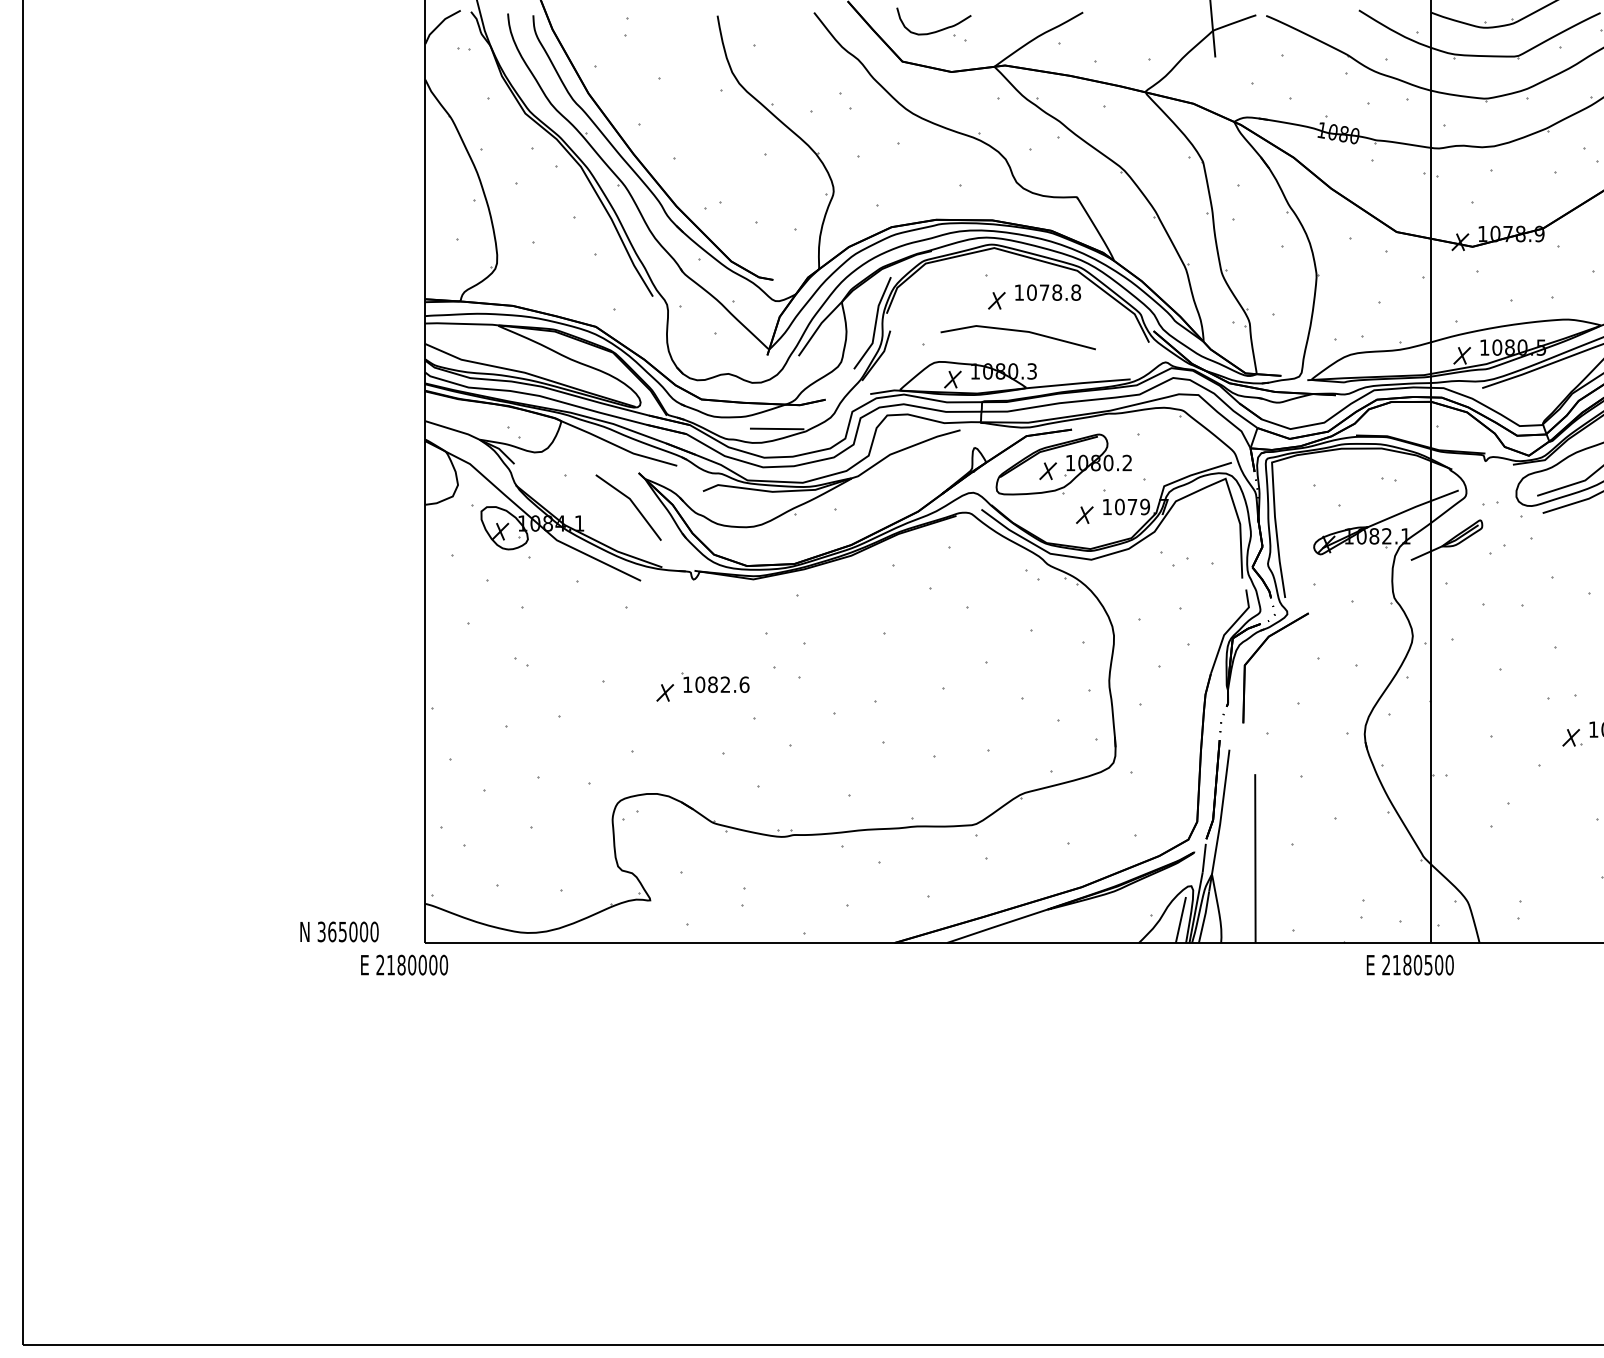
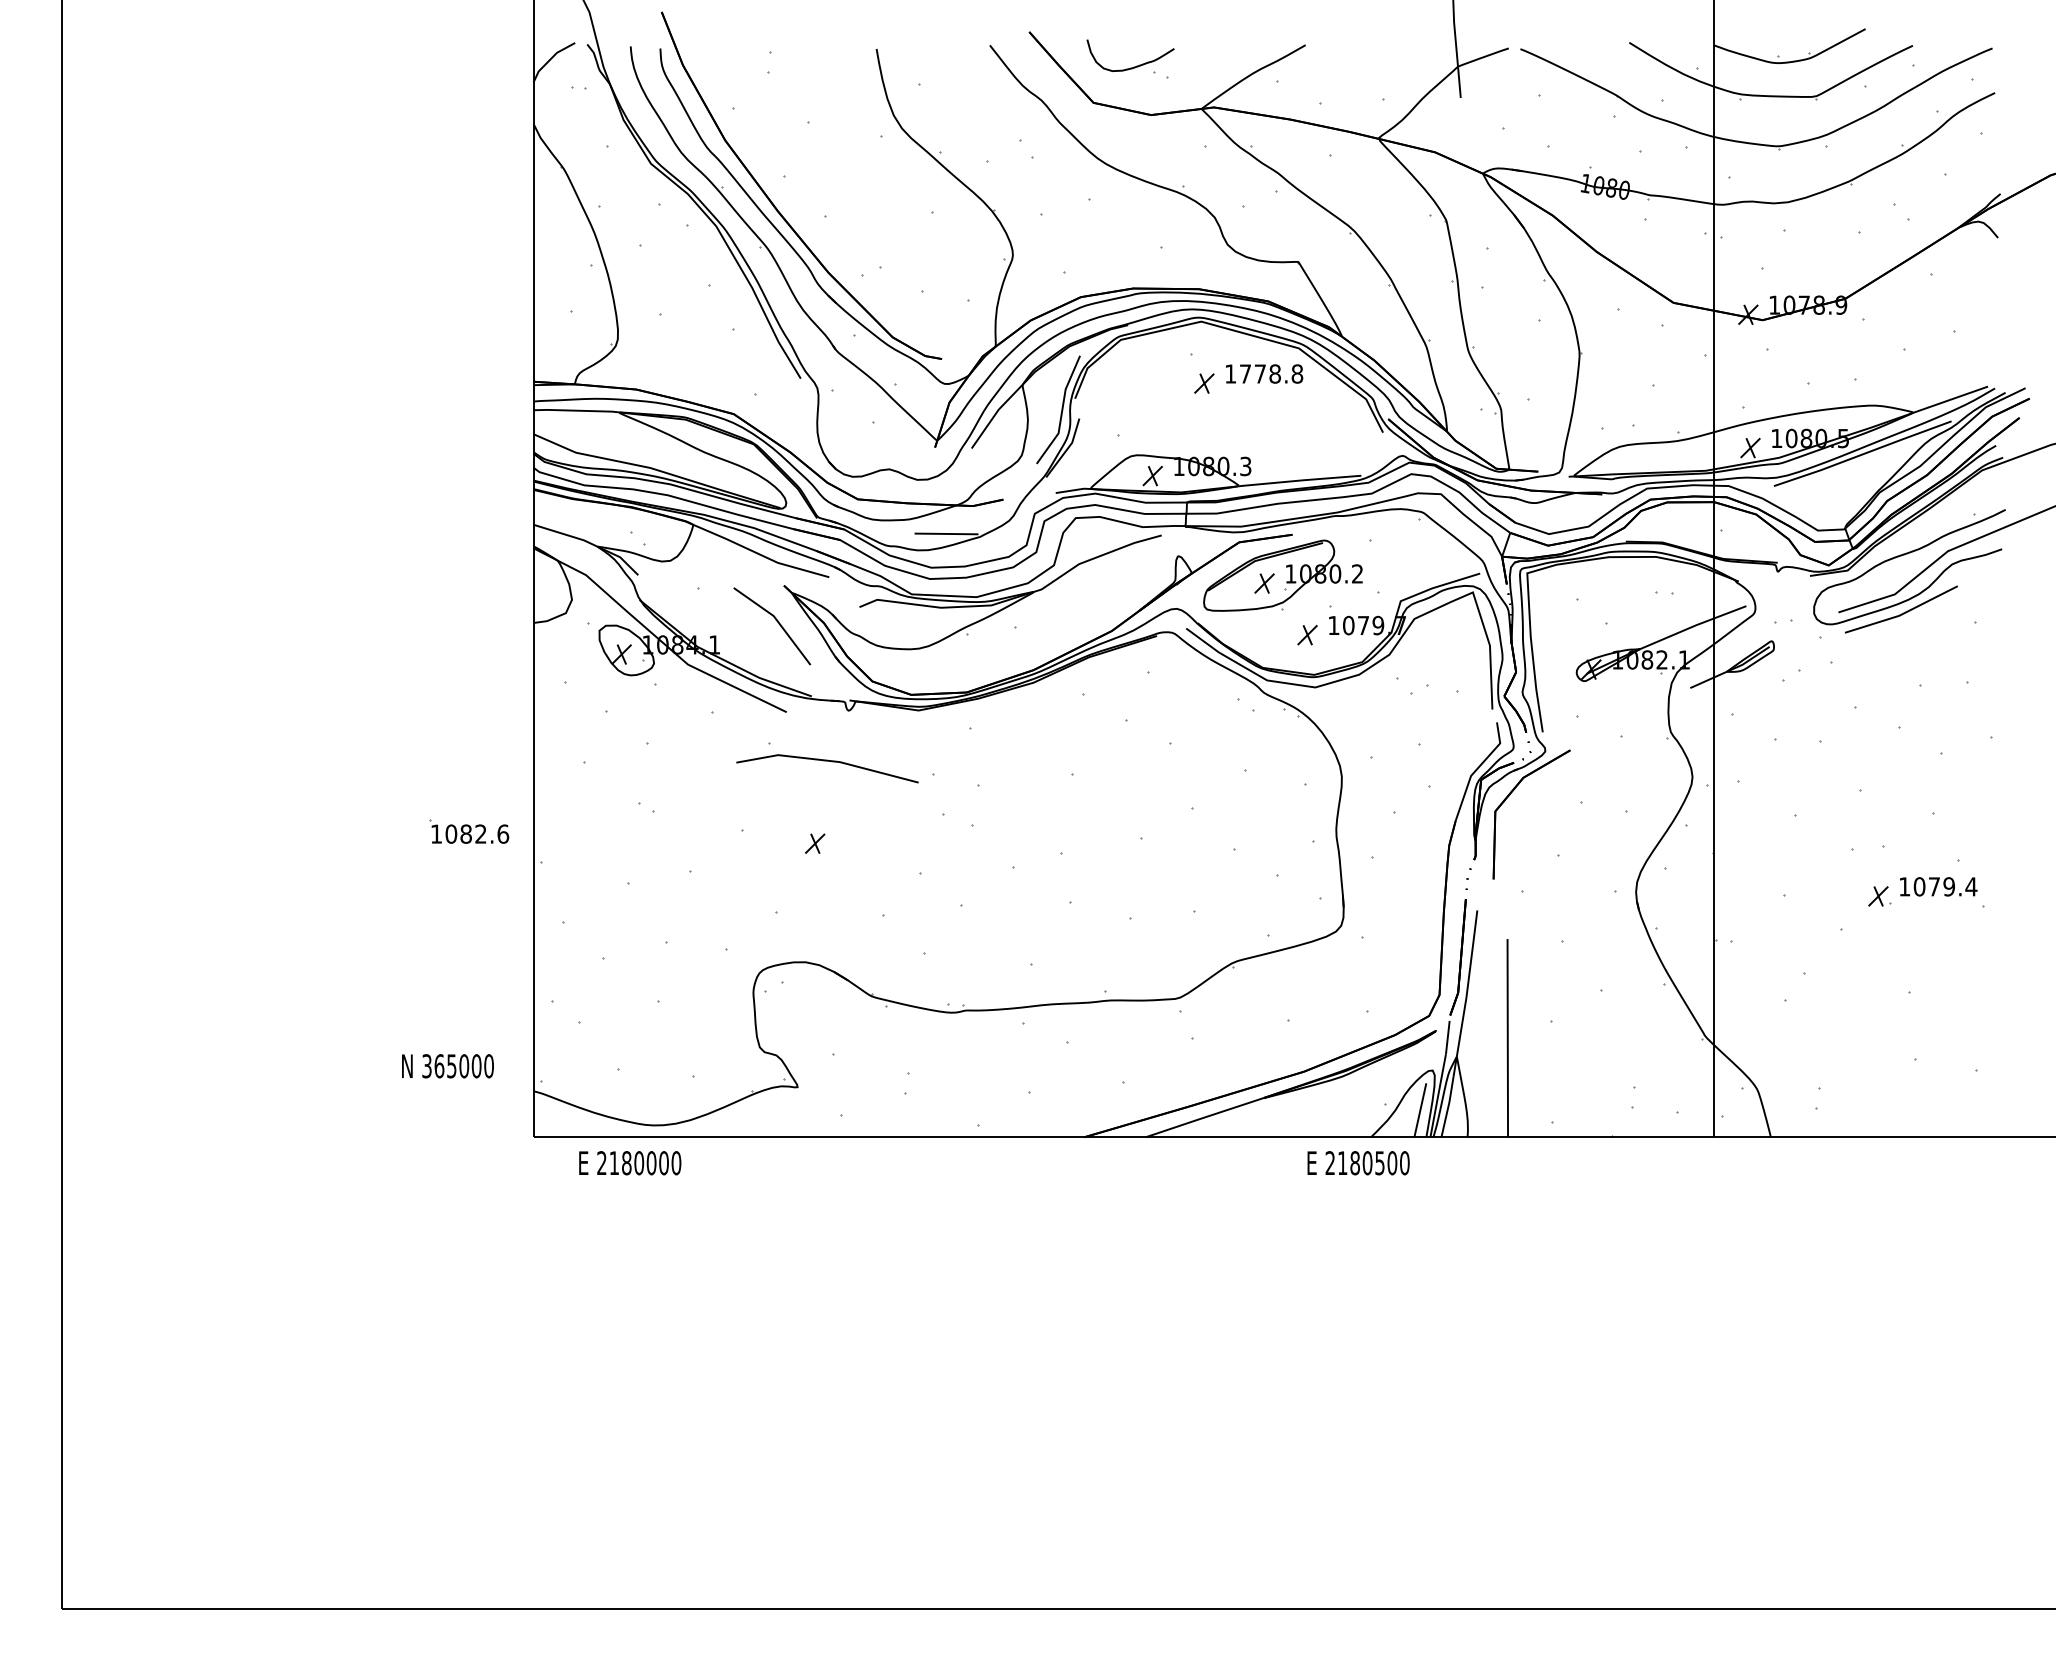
text: (1031, 292) -> (1245, 373), 1078.8 -> 1778.8
line: (1018, 331) -> (827, 761), moved
part: (715, 682) -> (469, 831), moved
text: (339, 932) -> (447, 1066), moved
text: (404, 965) -> (630, 1163), moved
text: (1410, 965) -> (1358, 1163), moved

